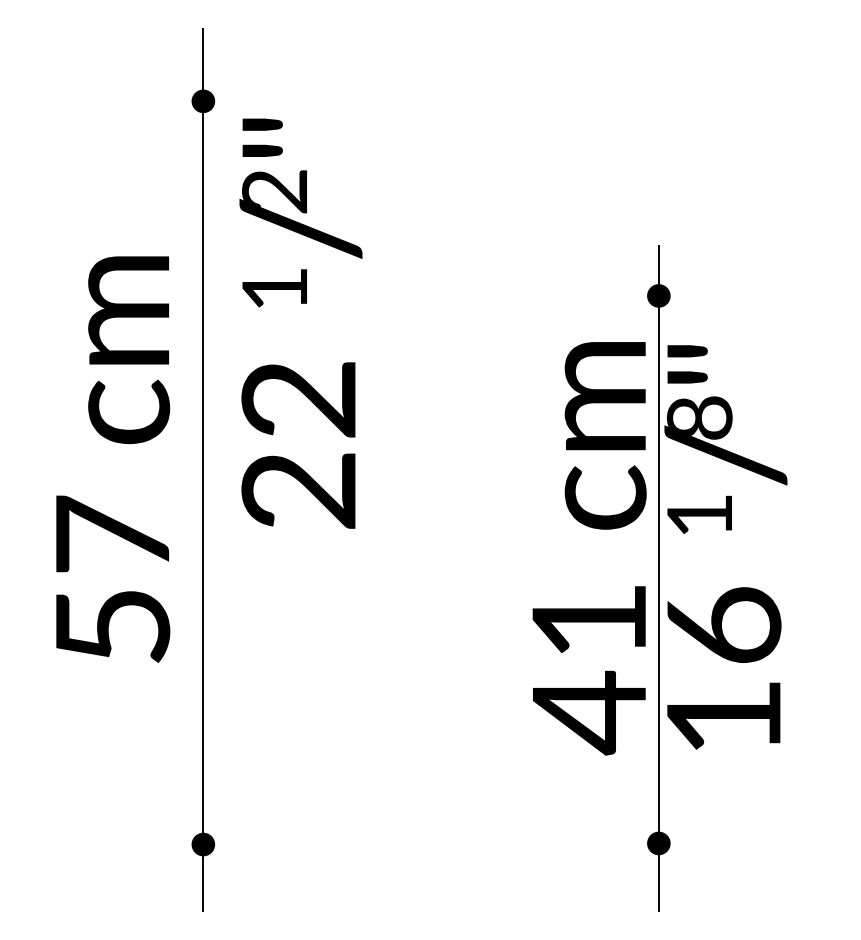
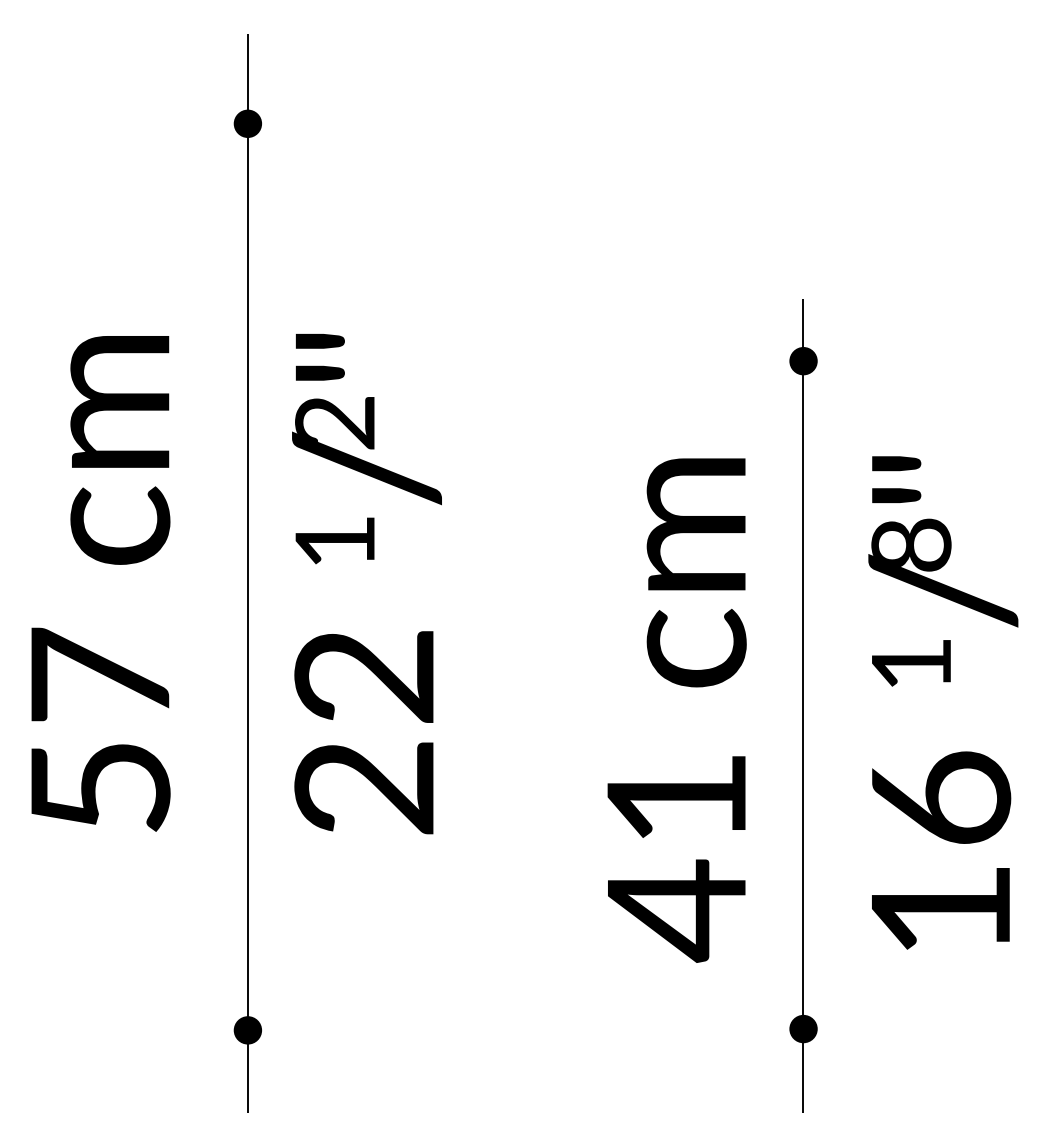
text: (300, 324) -> (366, 584), moved
text: (112, 459) -> (100, 583), moved
text: (726, 547) -> (943, 702), moved
text: (589, 548) -> (676, 710), moved

